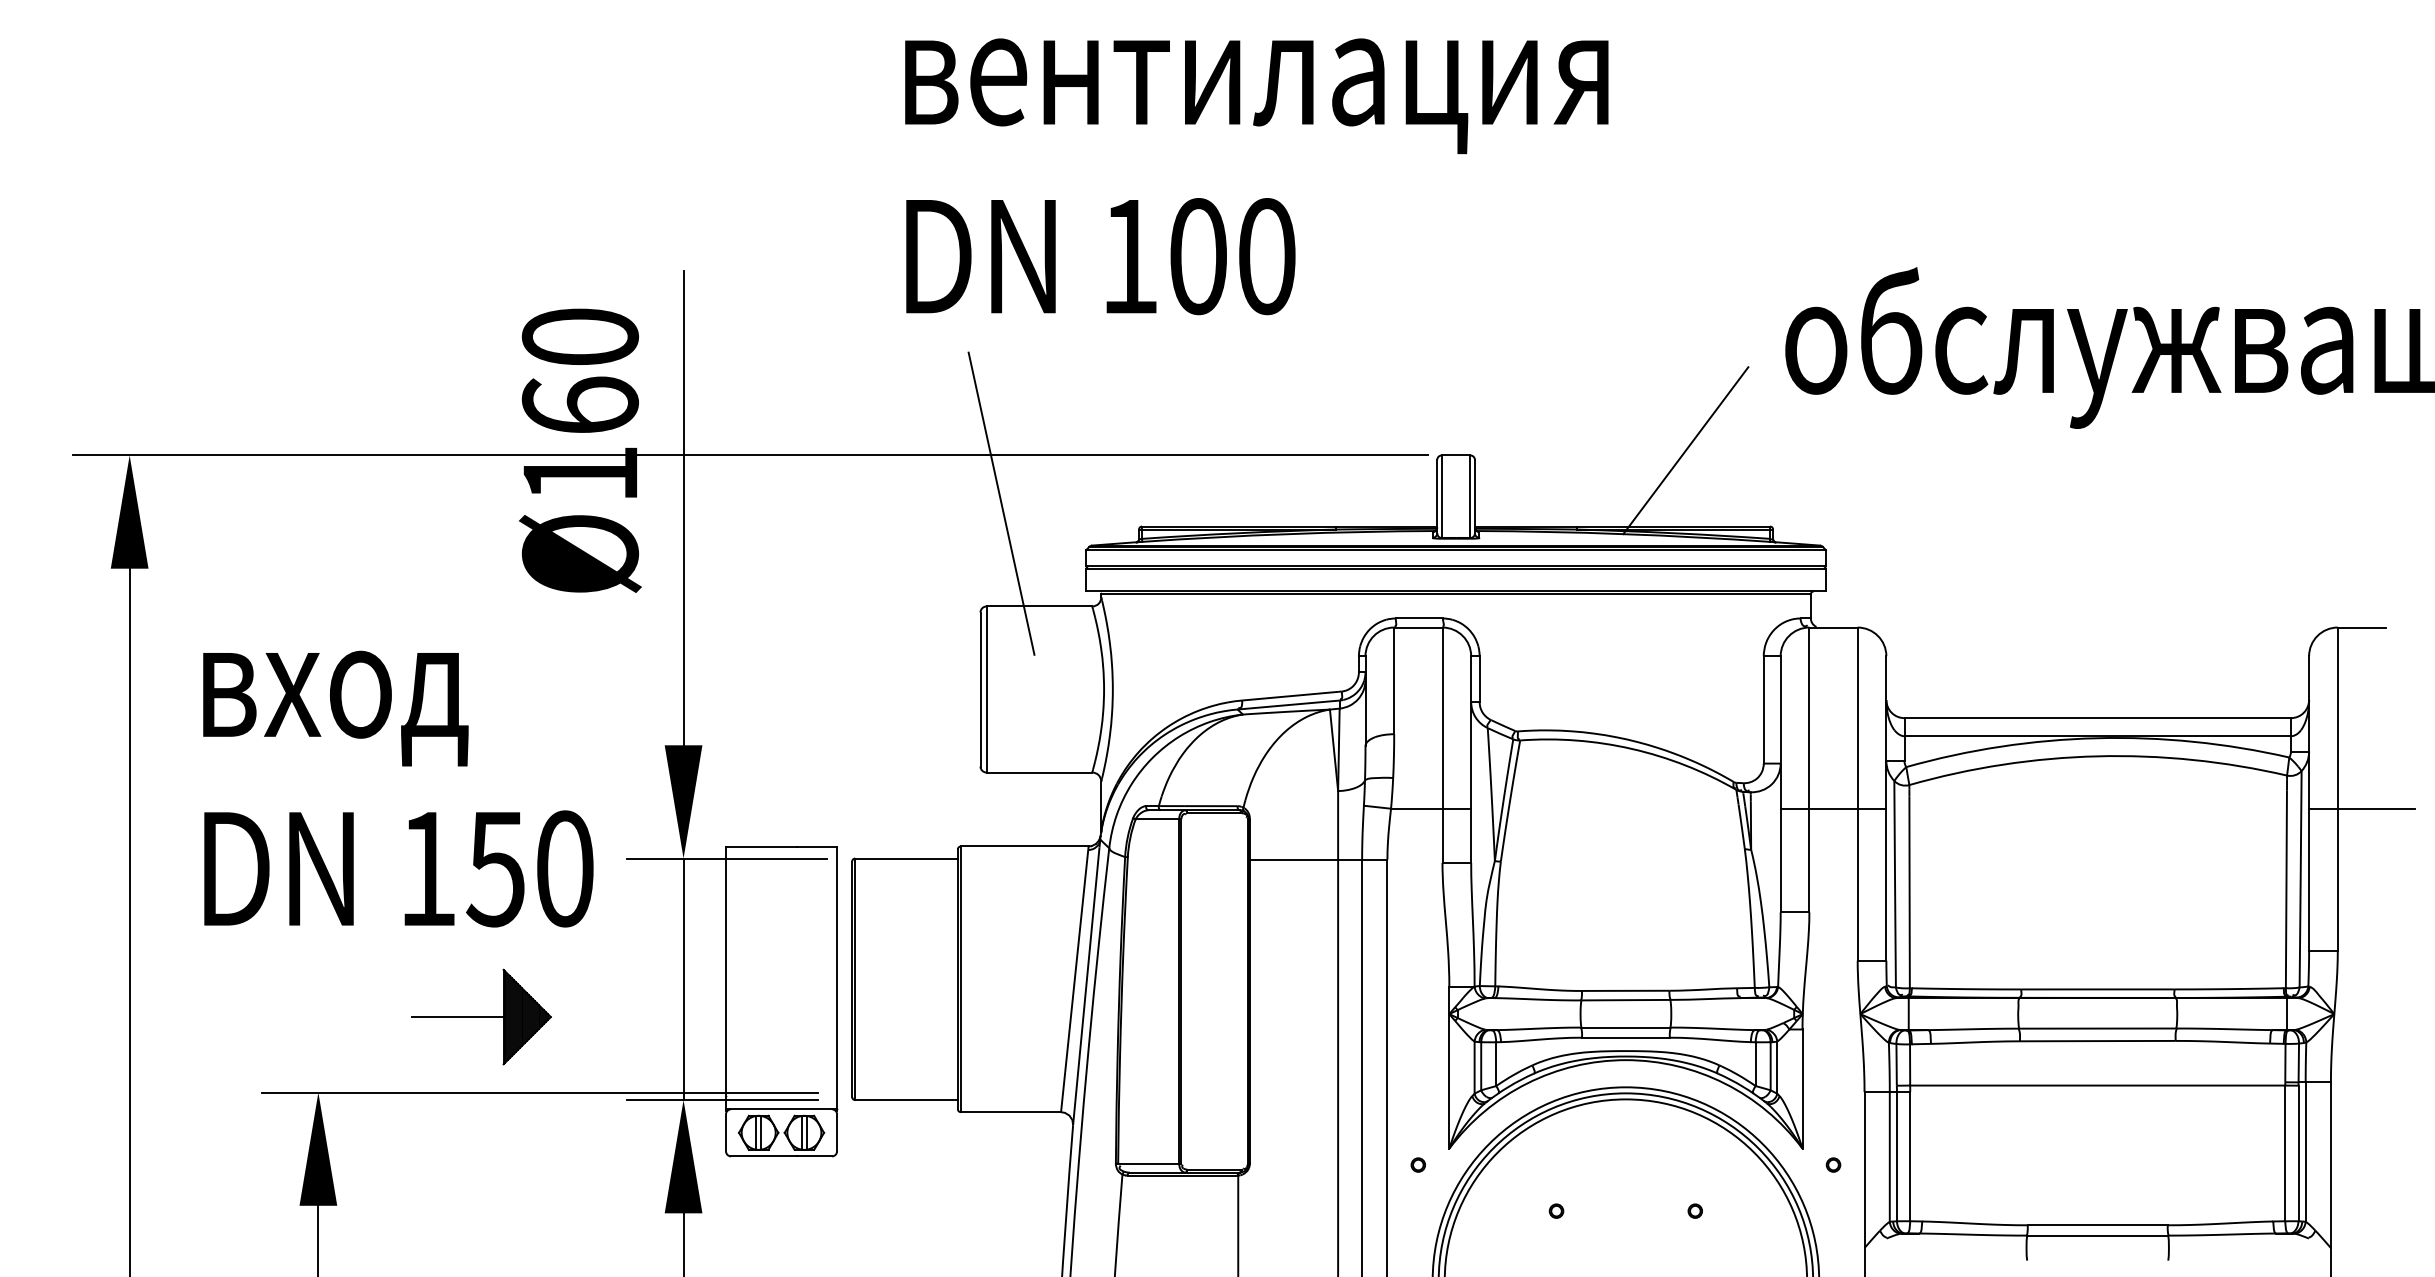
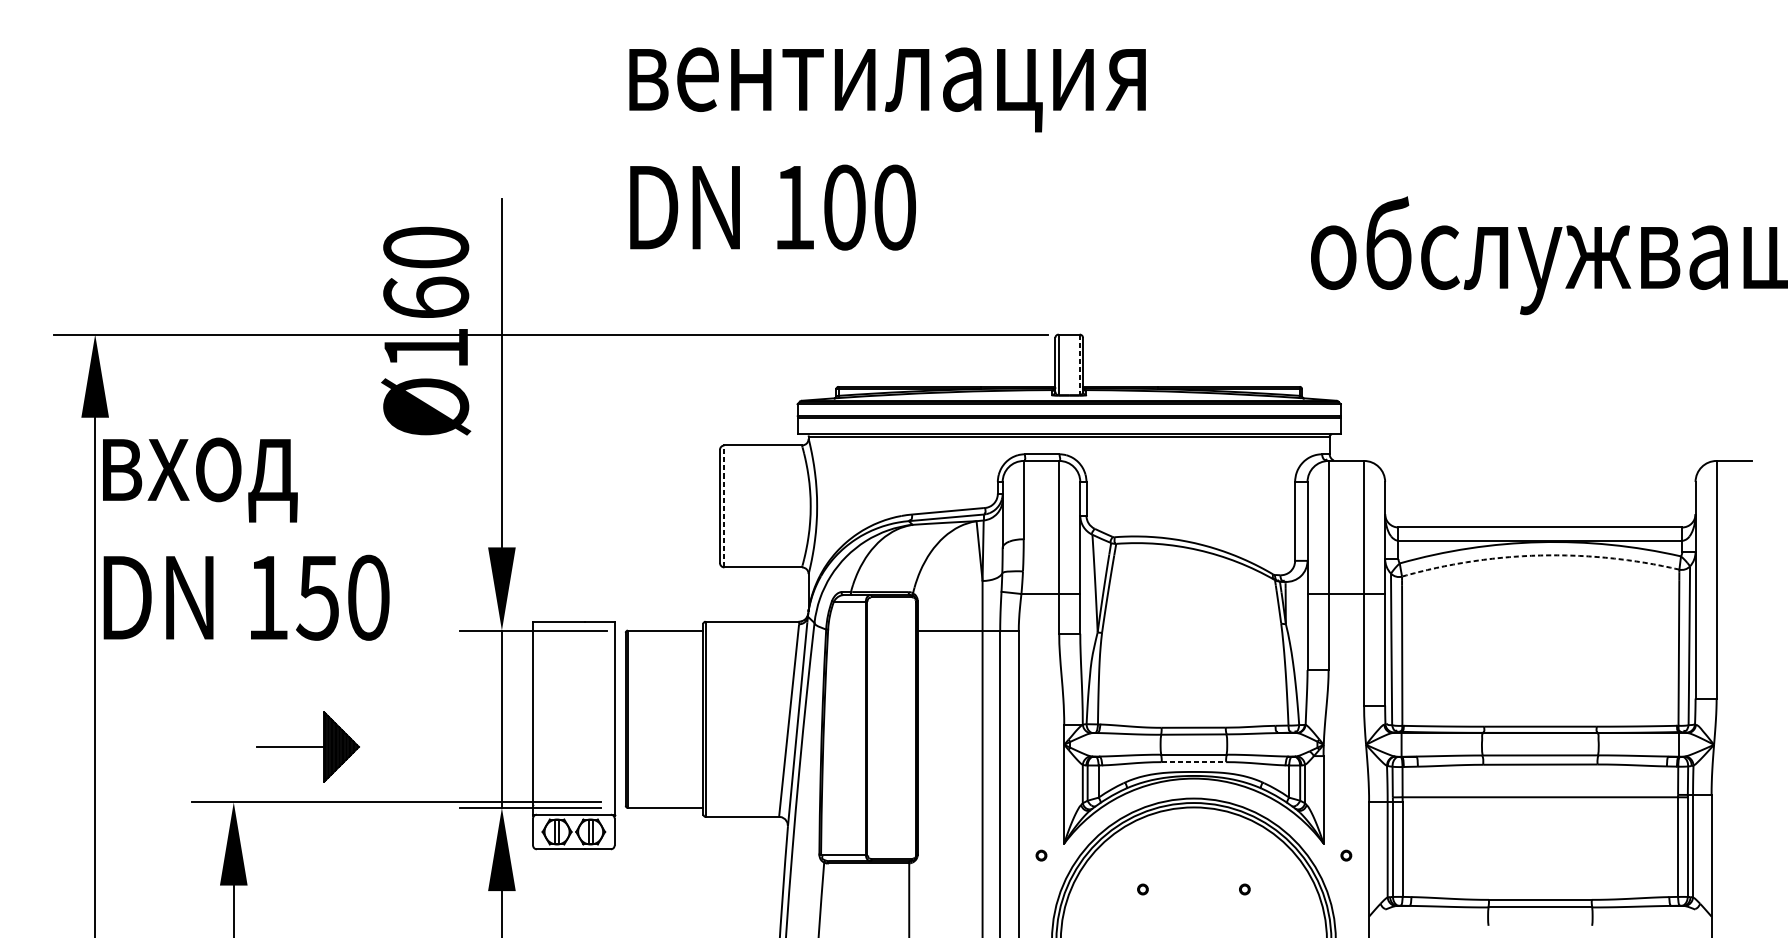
text: (1256, 176) -> (887, 148), moved
line: (1685, 450) -> (1237, 330), removed
line: (1470, 497) -> (1079, 365), solid -> dashed
line: (1001, 503) -> (735, 369), removed
line: (986, 689) -> (724, 506), solid -> dashed
arc: (2097, 756) -> (1540, 555), solid -> dashed
text: (398, 788) -> (246, 538), moved
line: (2361, 808) -> (1734, 593), removed
part: (481, 1016) -> (308, 746), moved
line: (1625, 1037) -> (1193, 761), solid -> dashed

